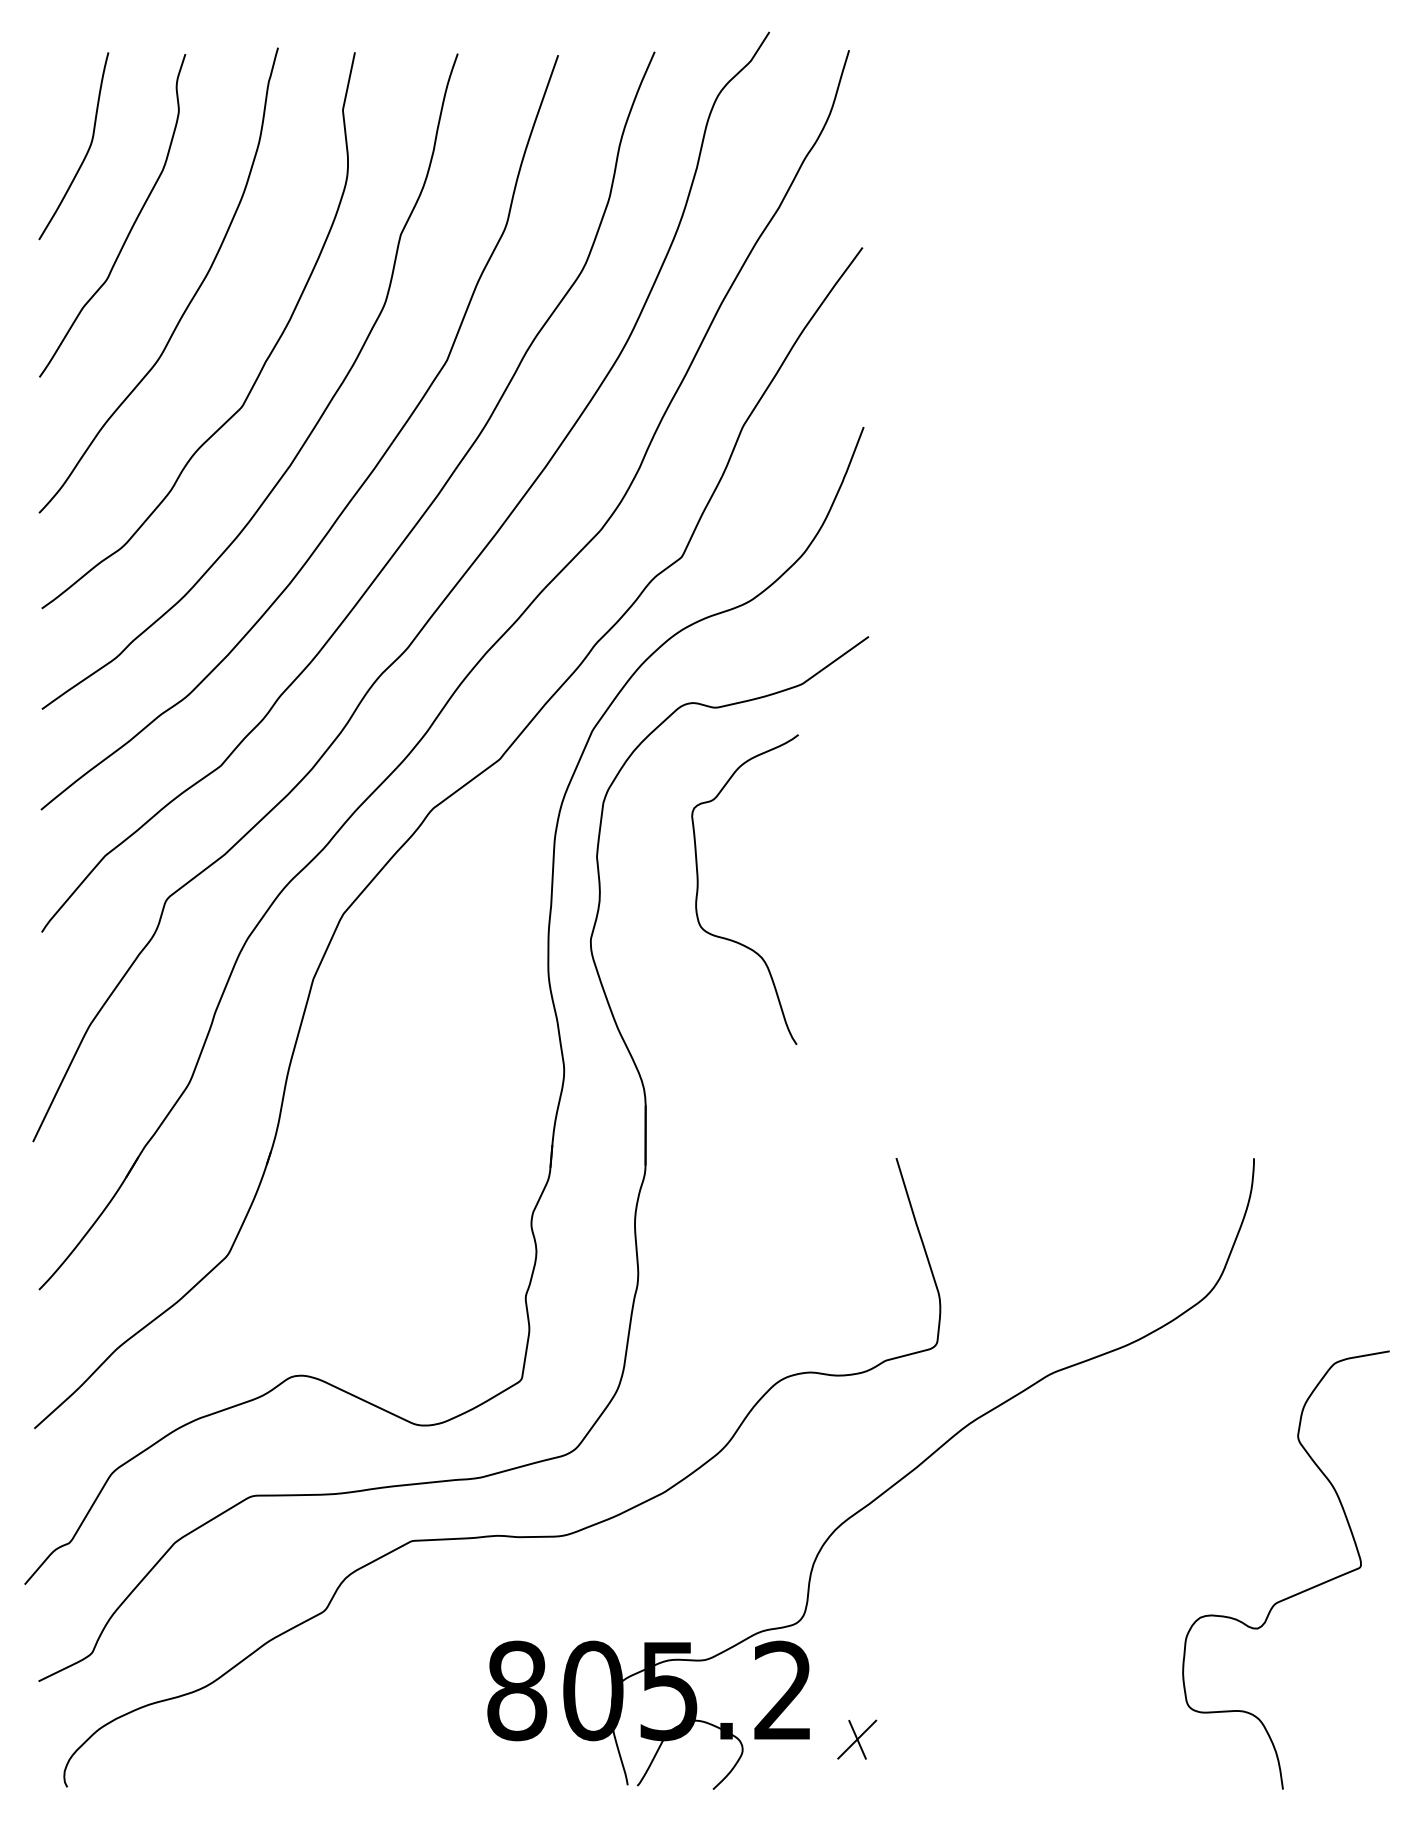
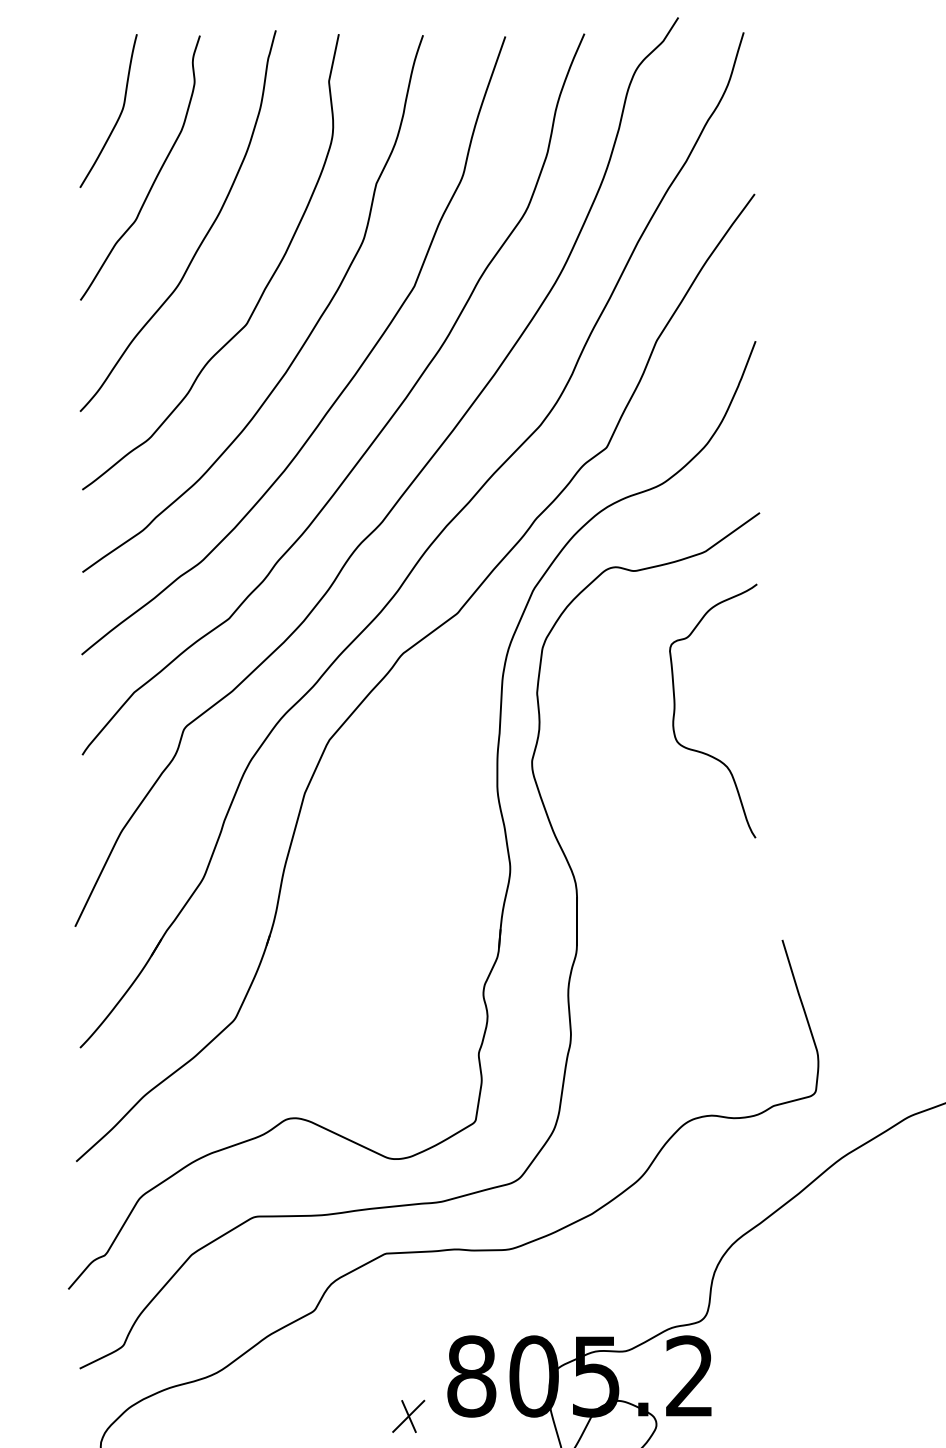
curve: (698, 889) -> (675, 710), moved
part: (857, 1739) -> (408, 1416), moved

